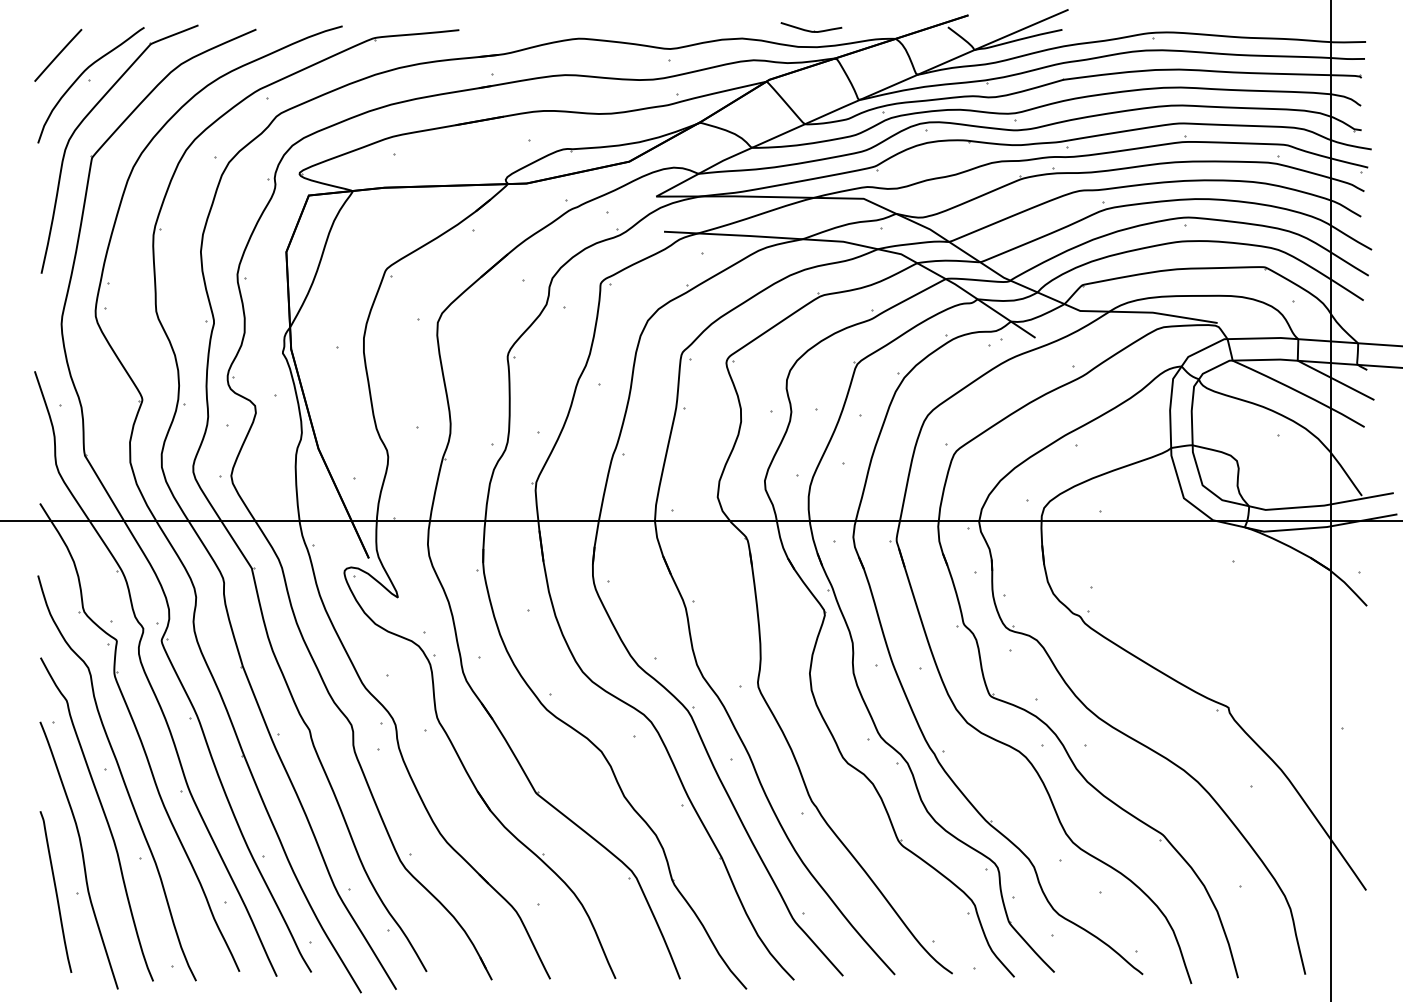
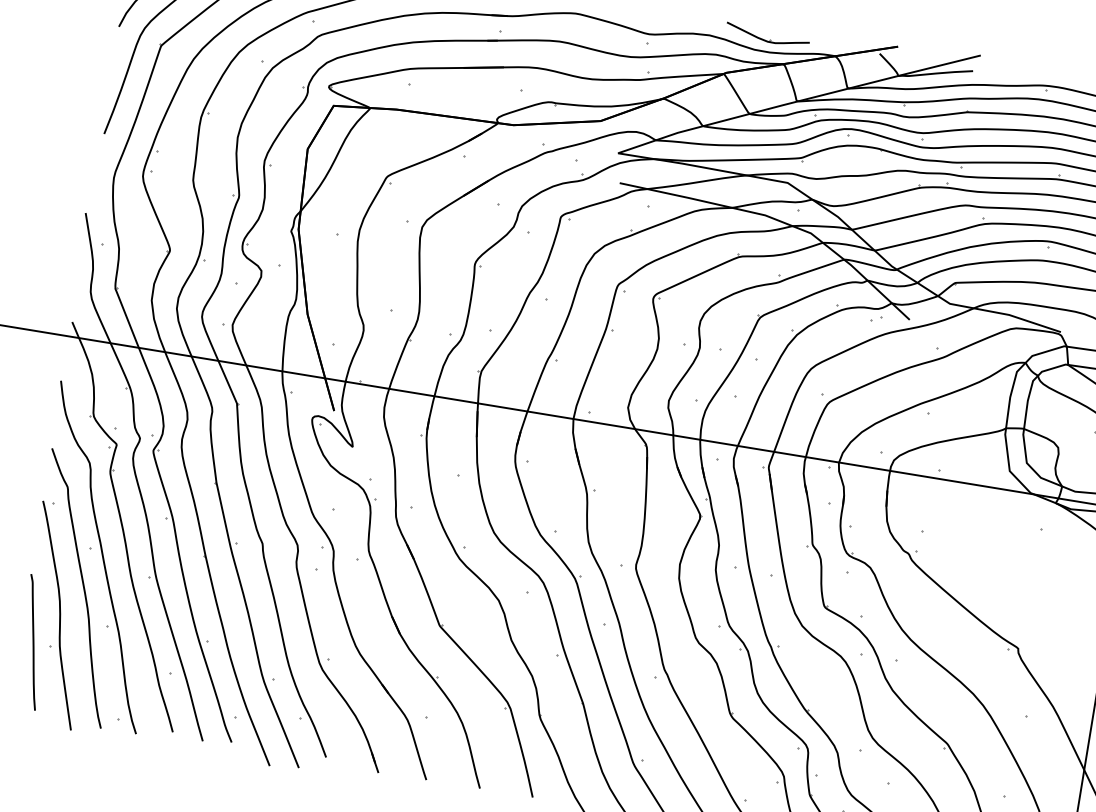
part: (811, 27) -> (767, 35), size x1.67

